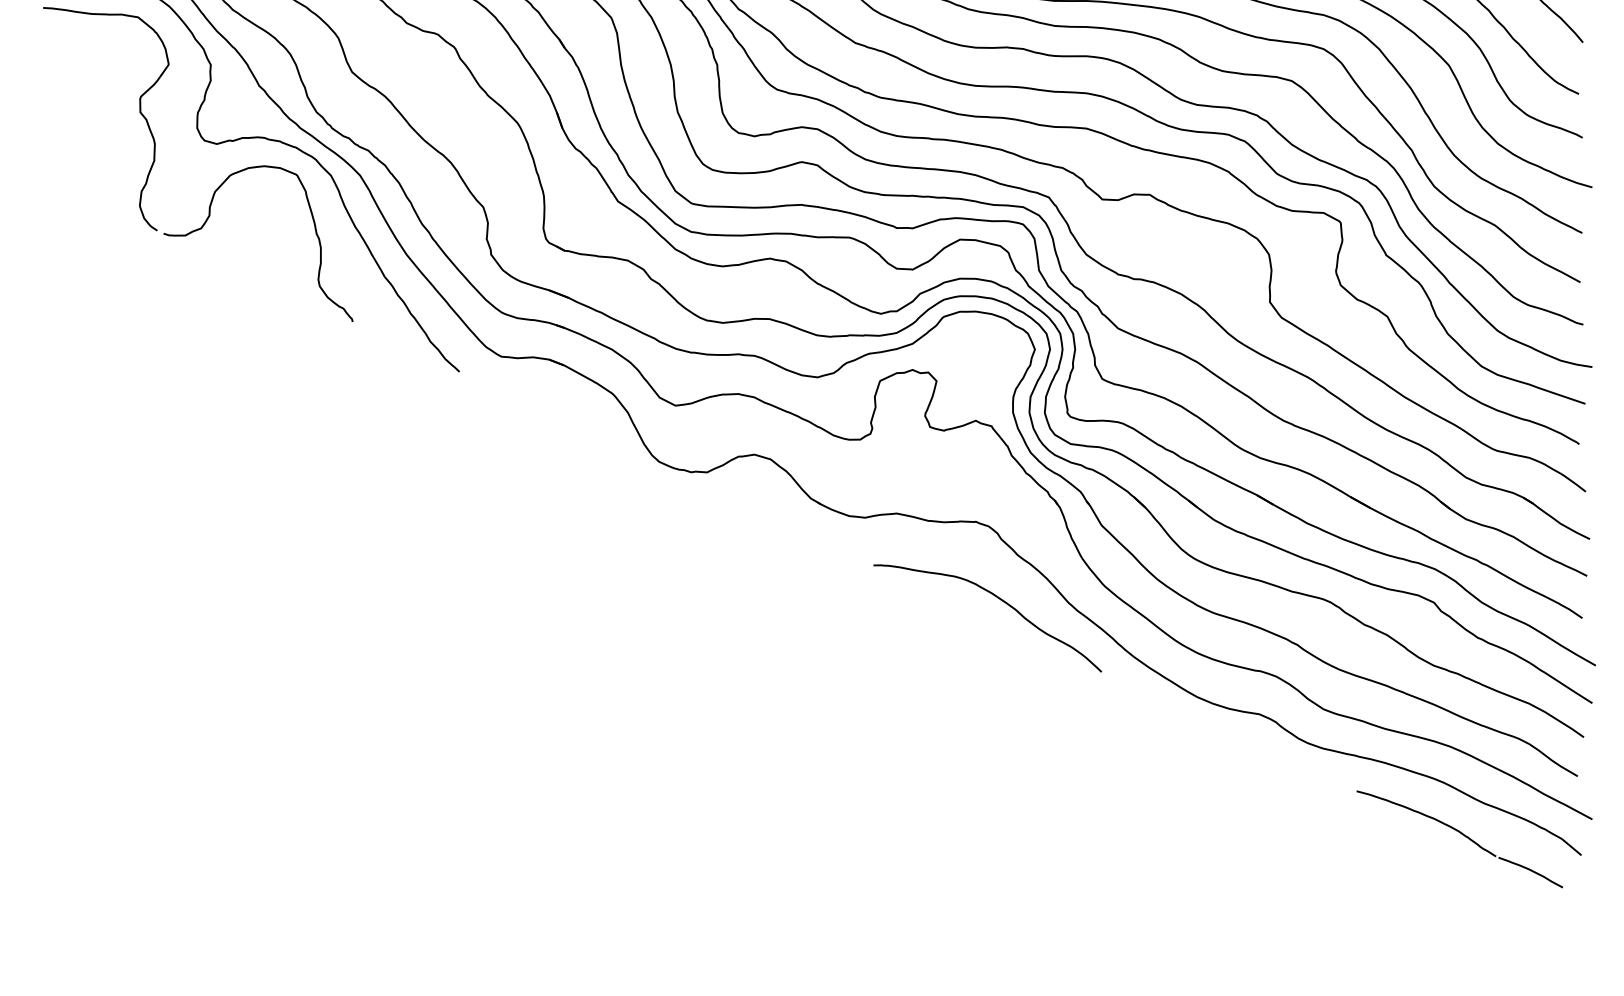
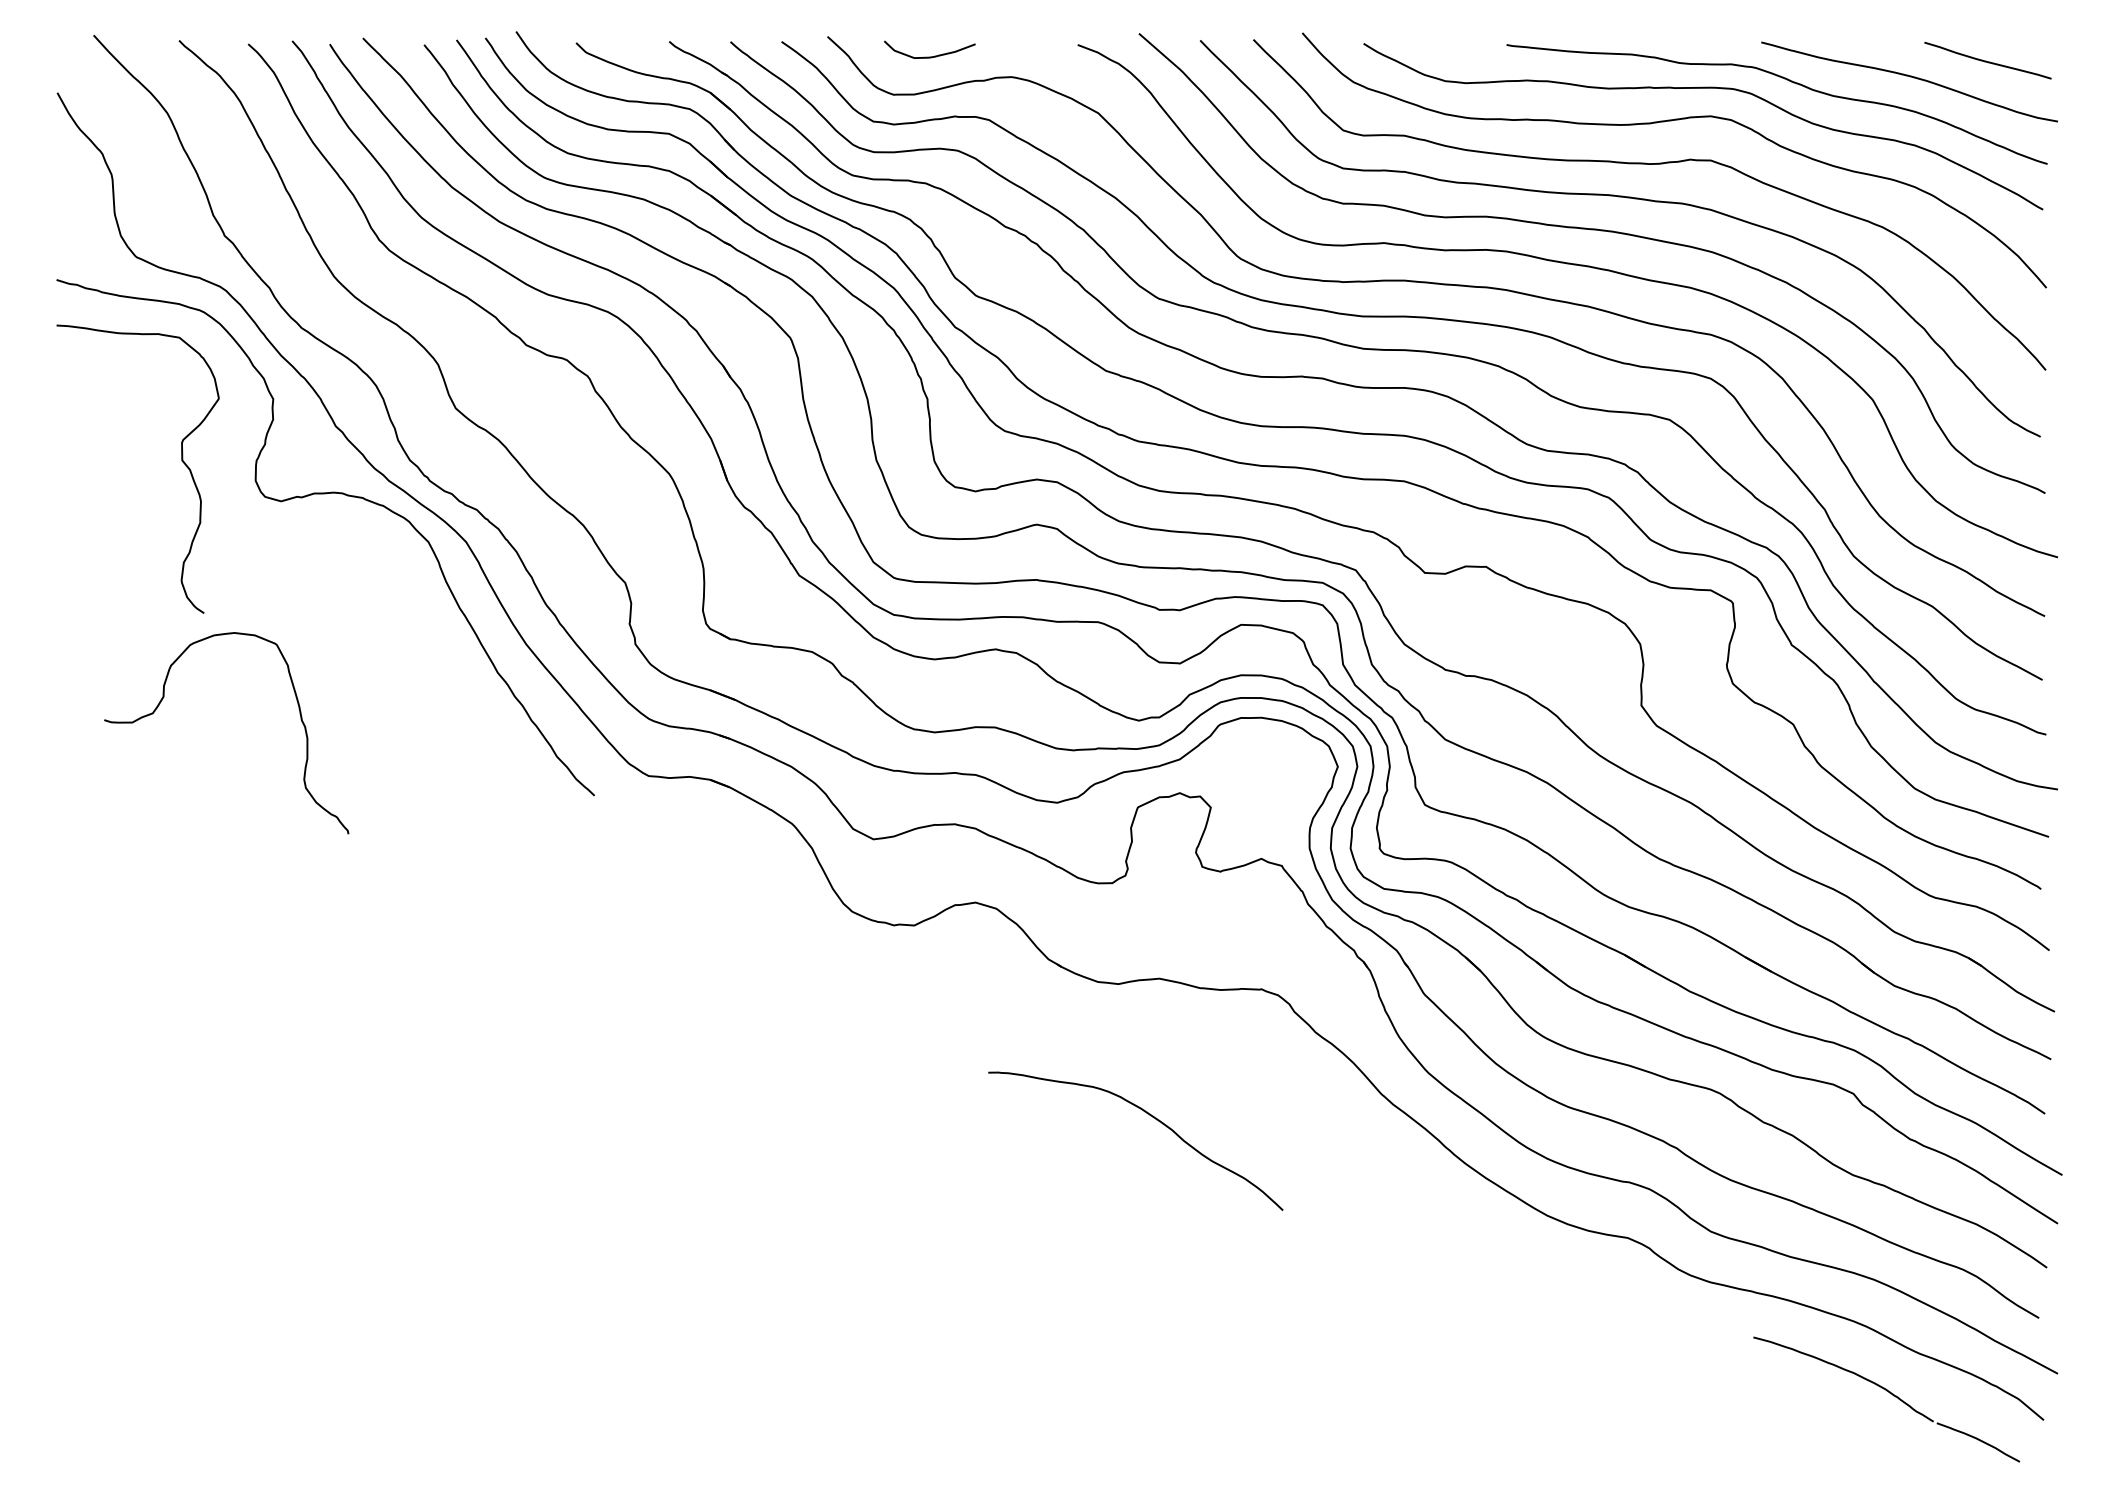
curve: (210, 216) -> (164, 697), moved
curve: (999, 599) -> (1150, 1116), moved

